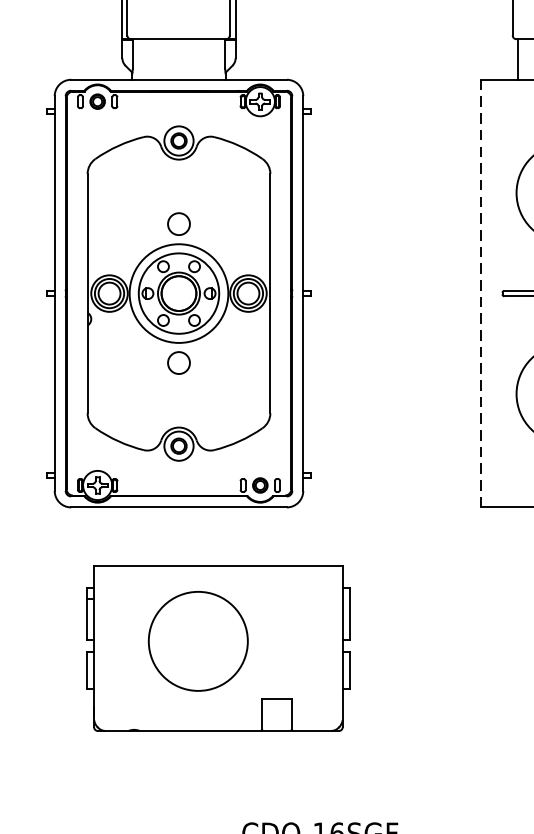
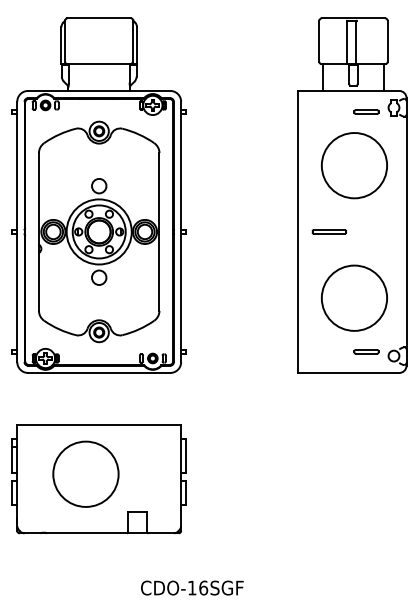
line: (481, 292) -> (298, 231), dashed -> solid
part: (217, 649) -> (98, 479), moved

